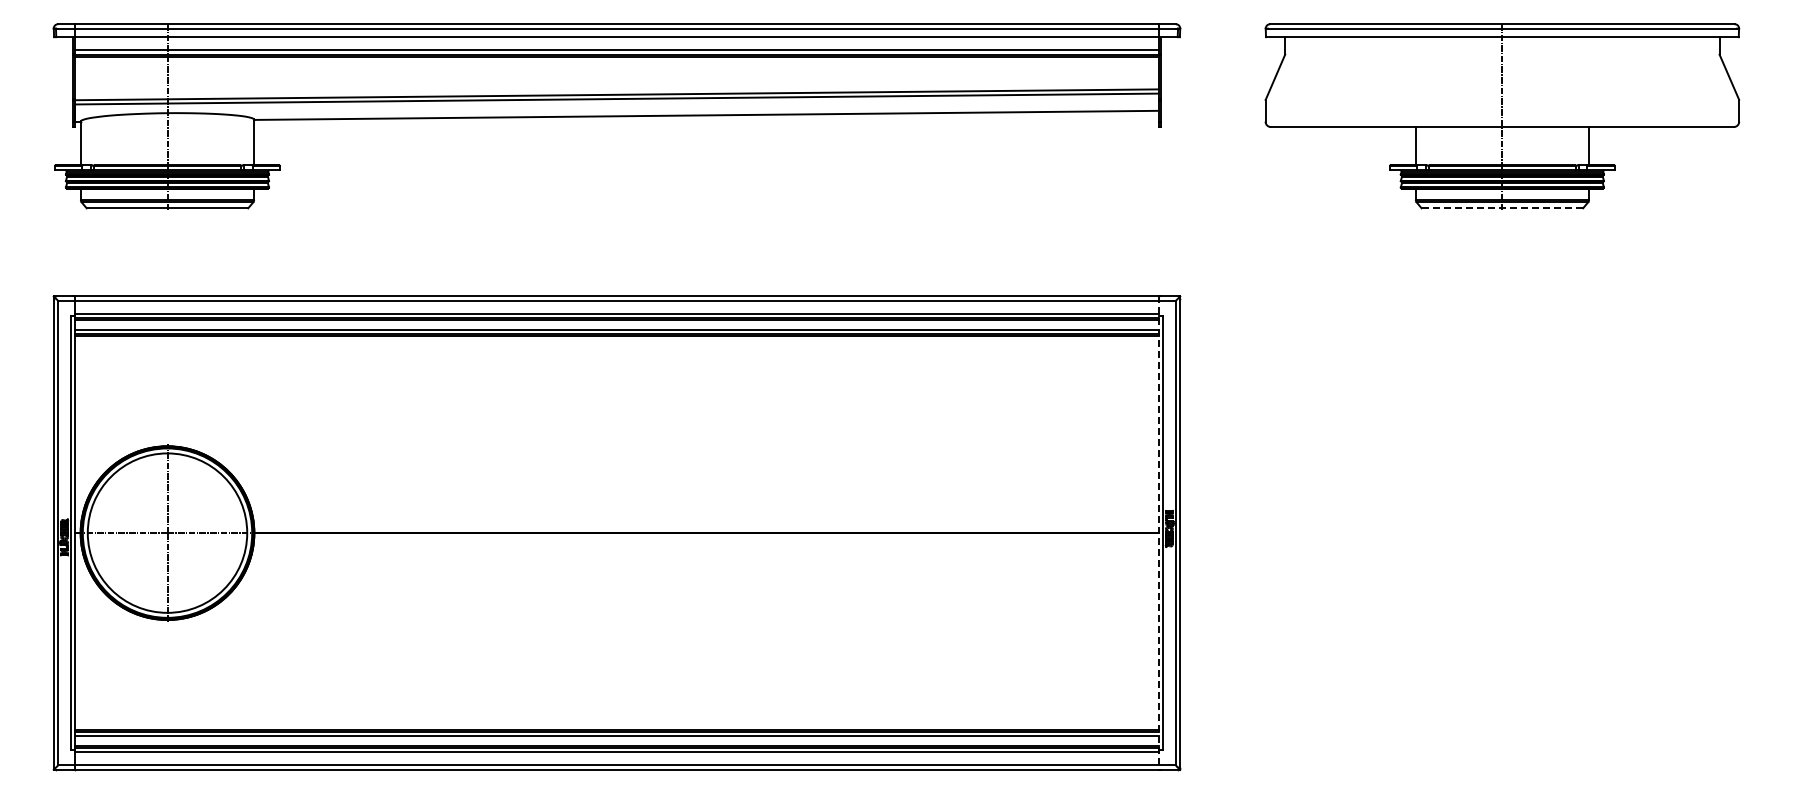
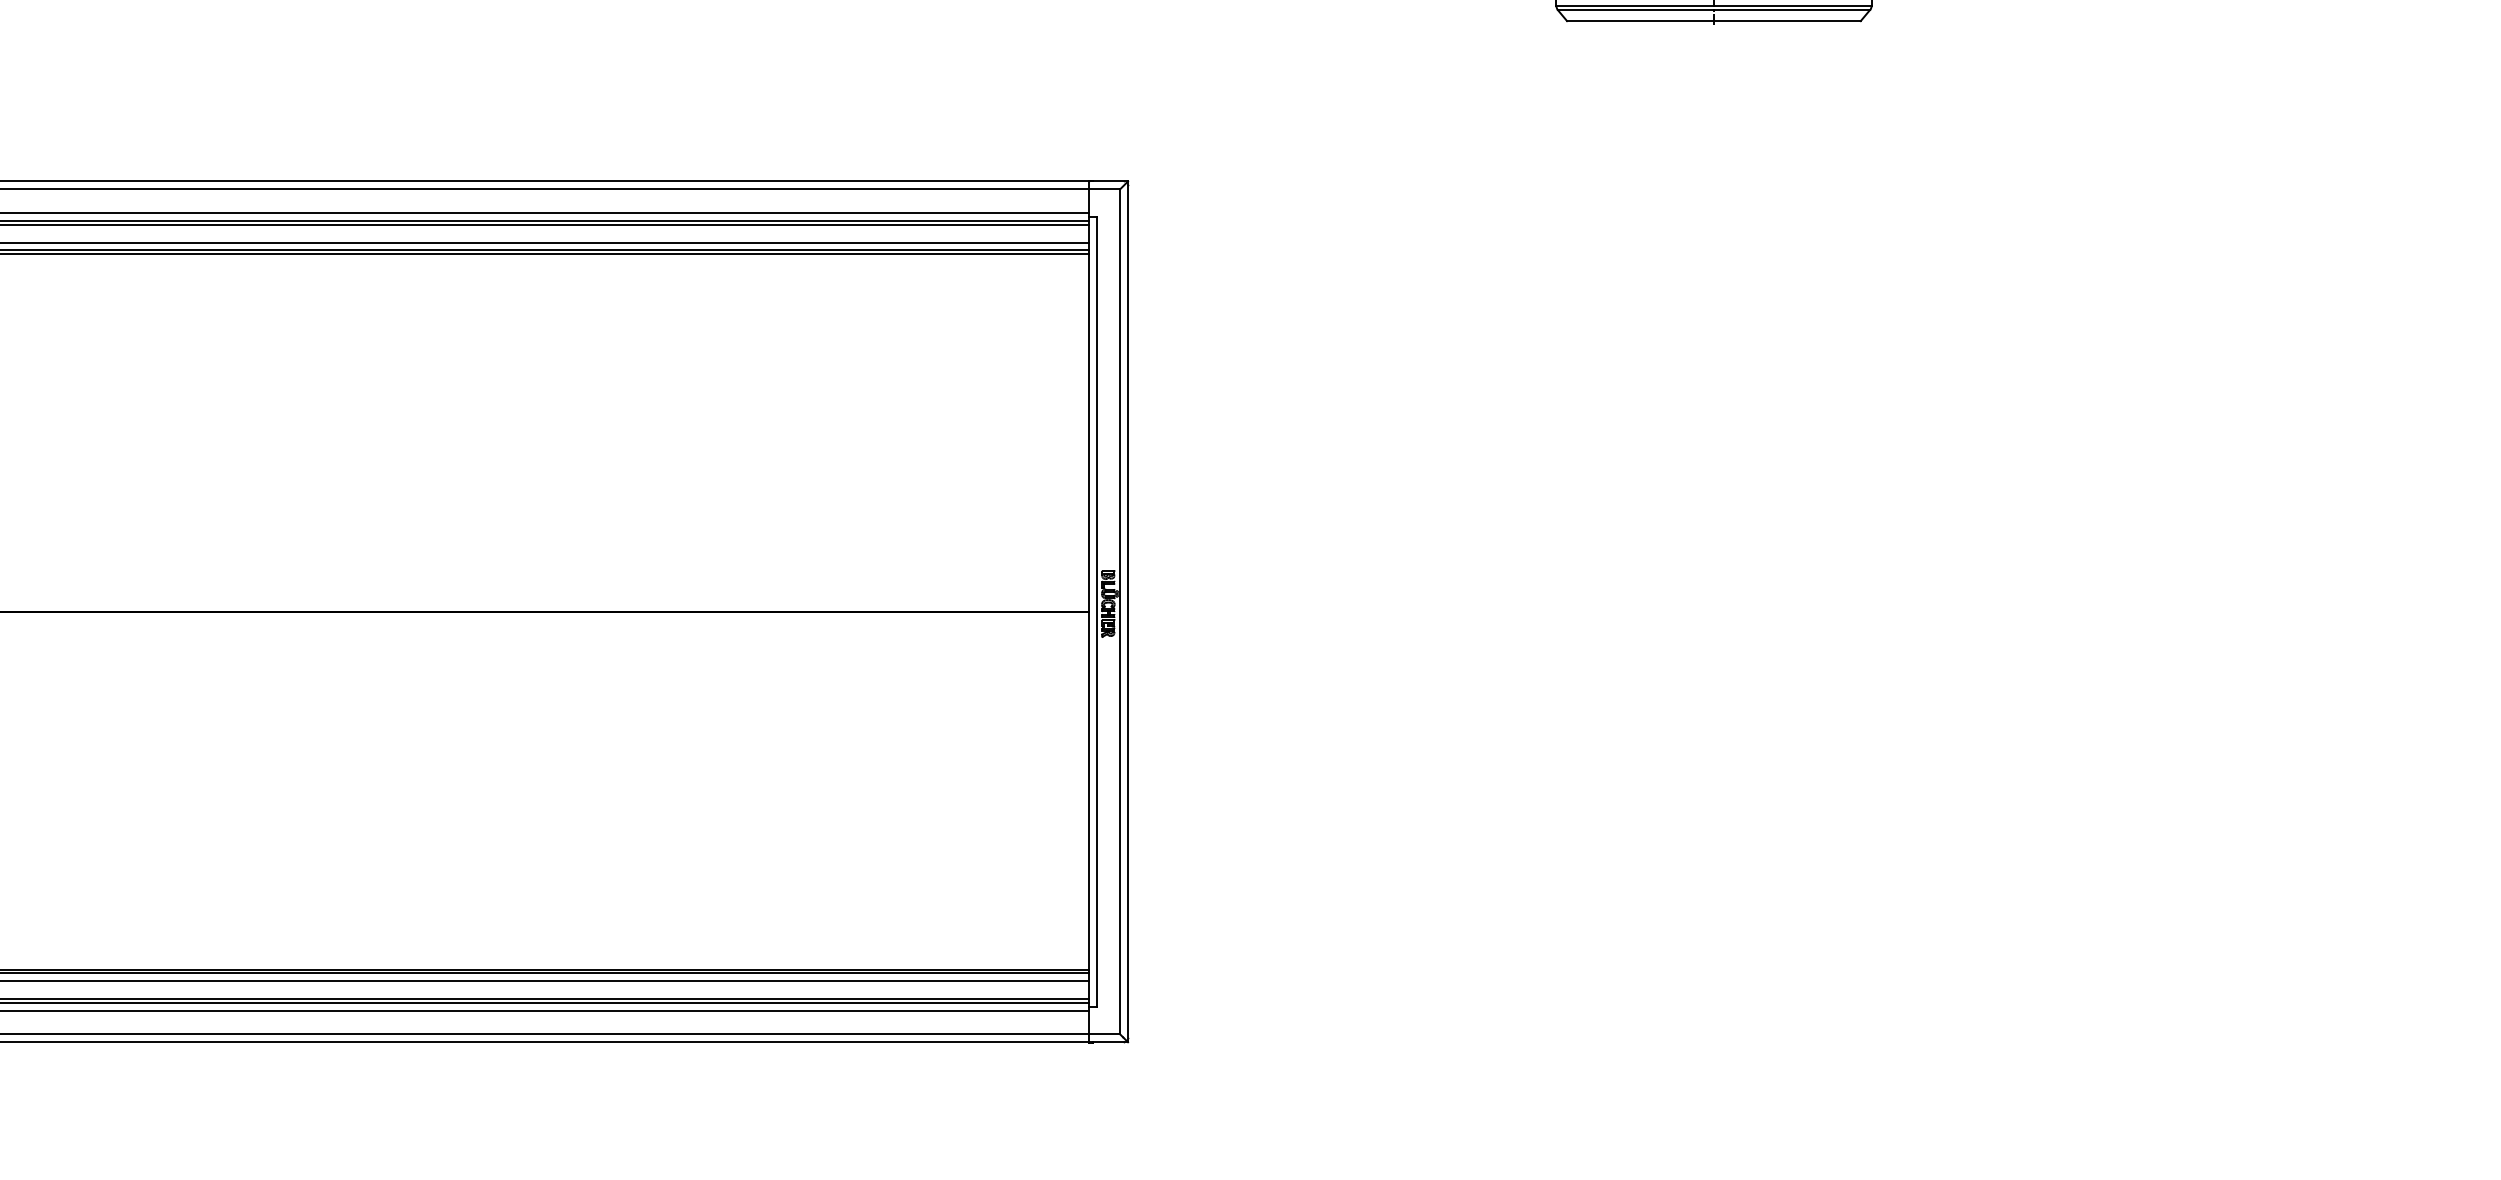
line: (1502, 208) -> (1714, 21), dashed -> solid
line: (1158, 533) -> (1088, 612), dashed -> solid

